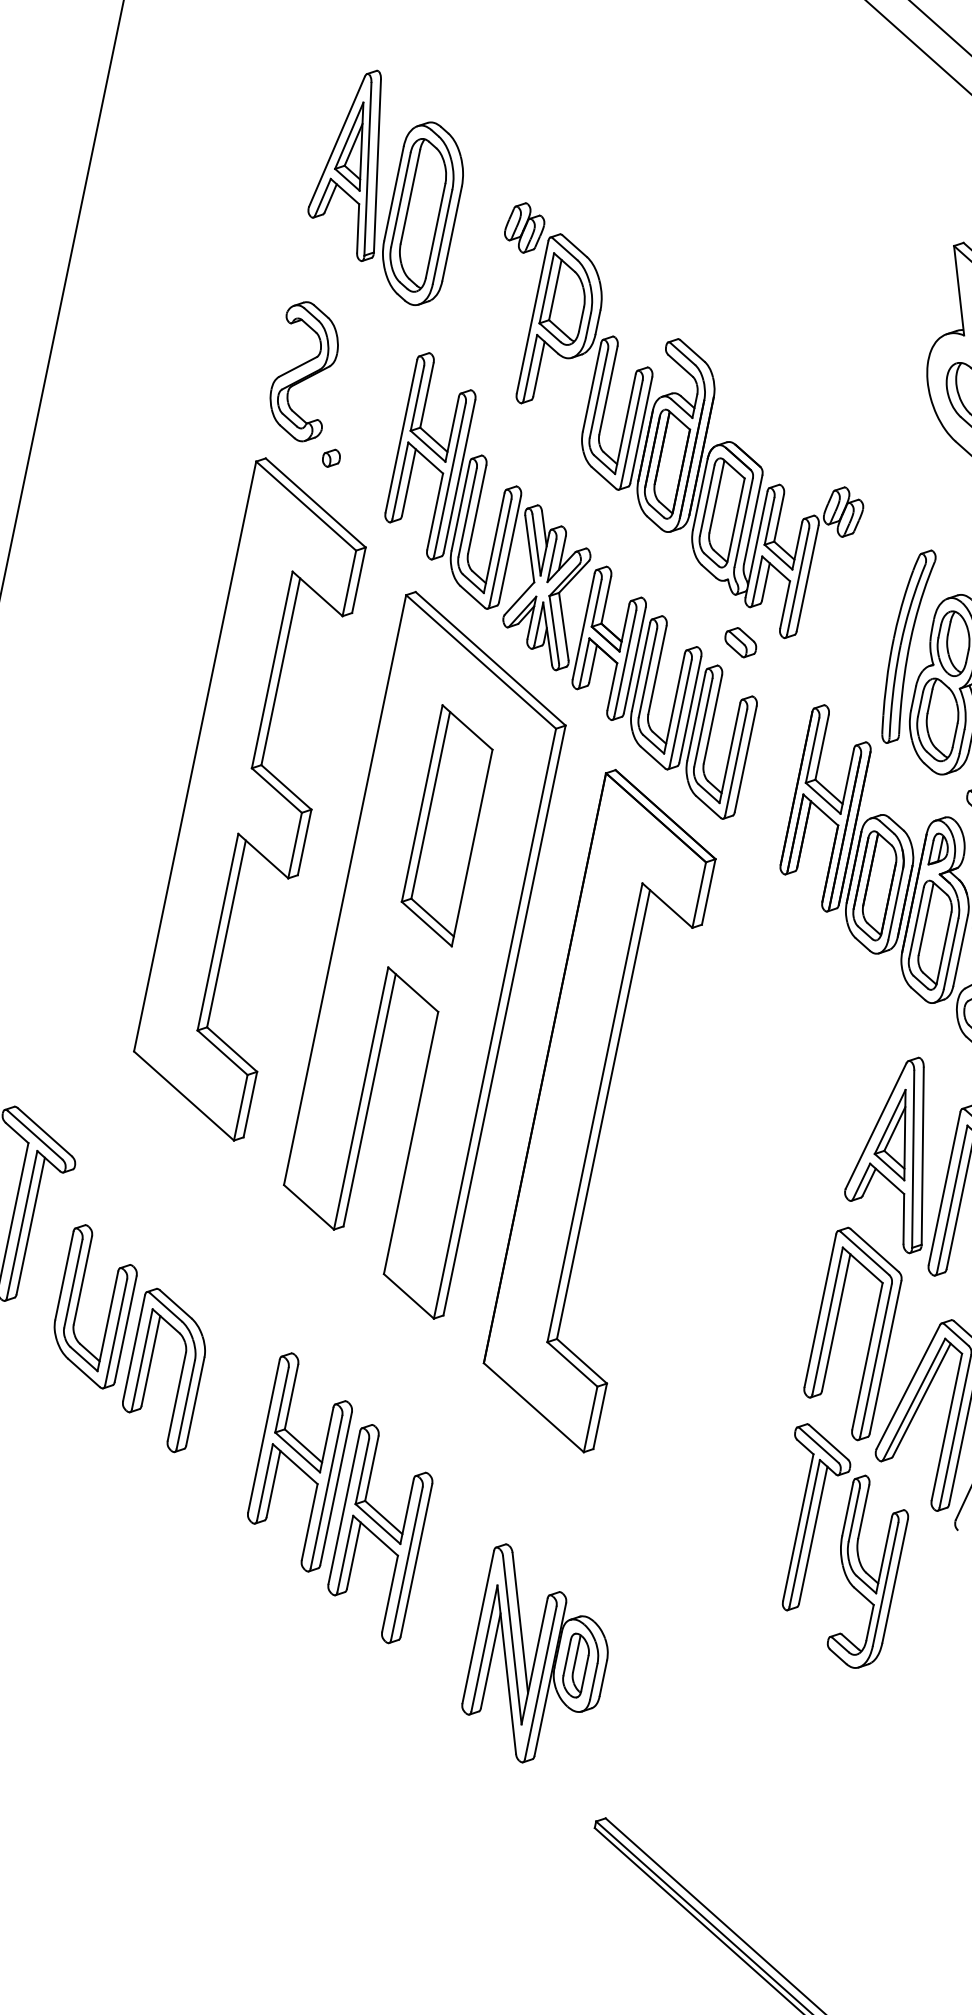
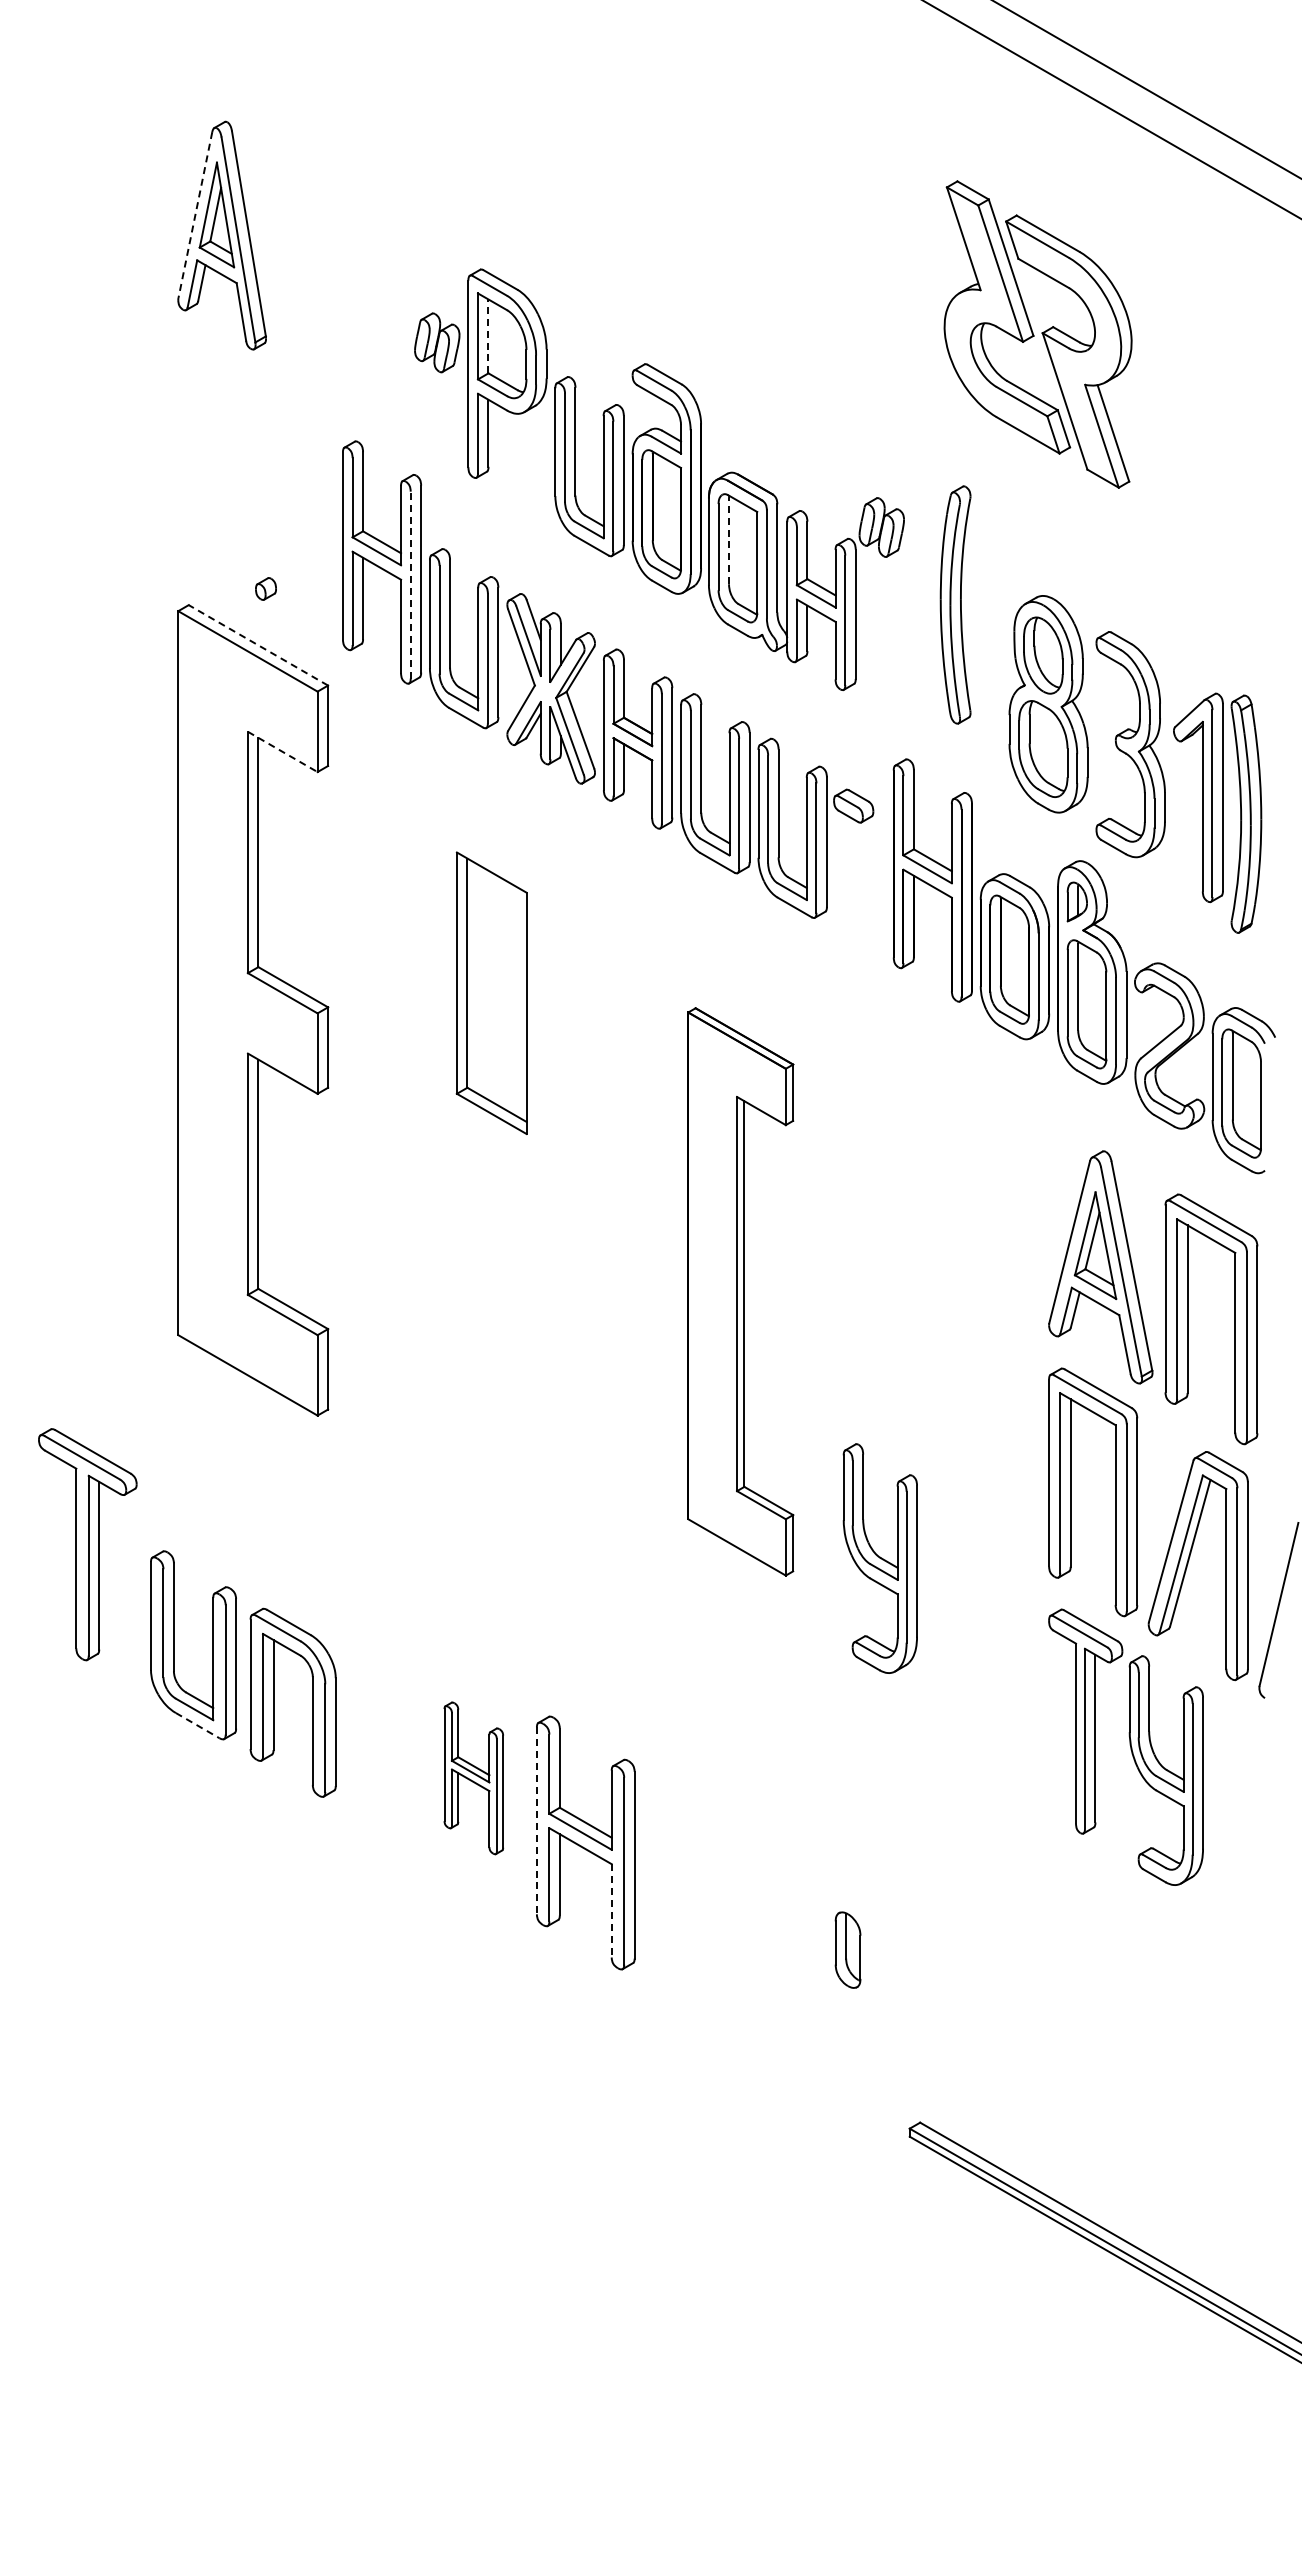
line: (337, 142) -> (195, 215), solid -> dashed
part: (423, 213) -> (314, 278), removed
part: (524, 227) -> (437, 342), moved
line: (555, 290) -> (488, 336), solid -> dashed
part: (303, 371) -> (212, 493), removed
line: (449, 479) -> (410, 584), solid -> dashed
line: (717, 497) -> (729, 540), solid -> dashed
line: (314, 502) -> (257, 645), solid -> dashed
line: (318, 594) -> (283, 752), solid -> dashed
part: (740, 642) -> (853, 805), moved
part: (904, 645) -> (955, 604), moved
part: (424, 954) -> (496, 1150), removed
part: (599, 1110) -> (740, 1291), size x0.7
part: (667, 1351) -> (879, 1558), added
line: (84, 1372) -> (198, 1725), solid -> dashed
part: (299, 1462) -> (473, 1778), size x0.6
line: (343, 1508) -> (536, 1821), solid -> dashed
line: (389, 1593) -> (611, 1910), solid -> dashed
part: (539, 1658) -> (803, 1950), removed

